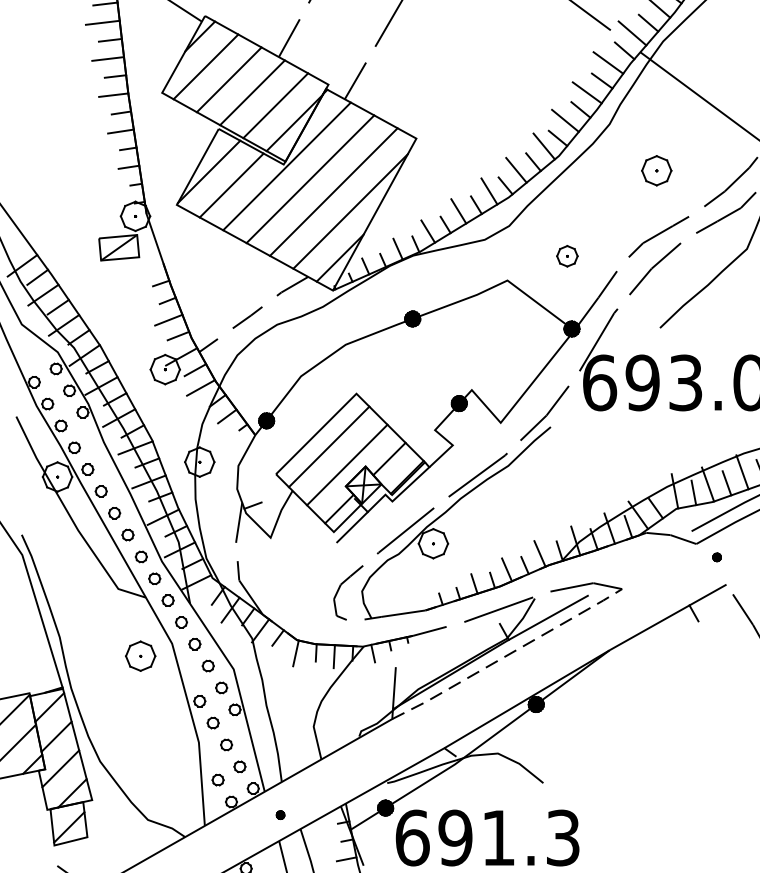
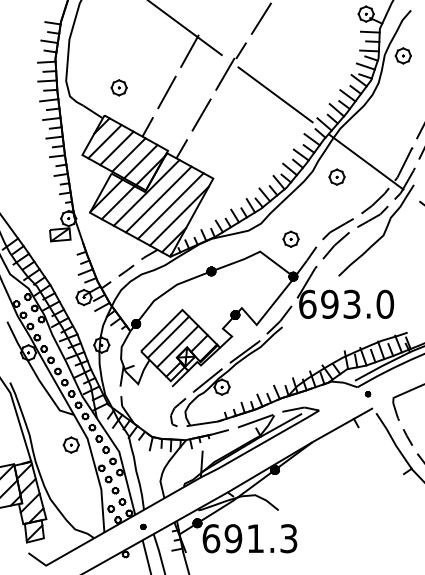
part: (655, 169) -> (336, 176), moved
part: (566, 254) -> (290, 238), size x1.43
line: (508, 655) -> (260, 444), dashed -> solid

